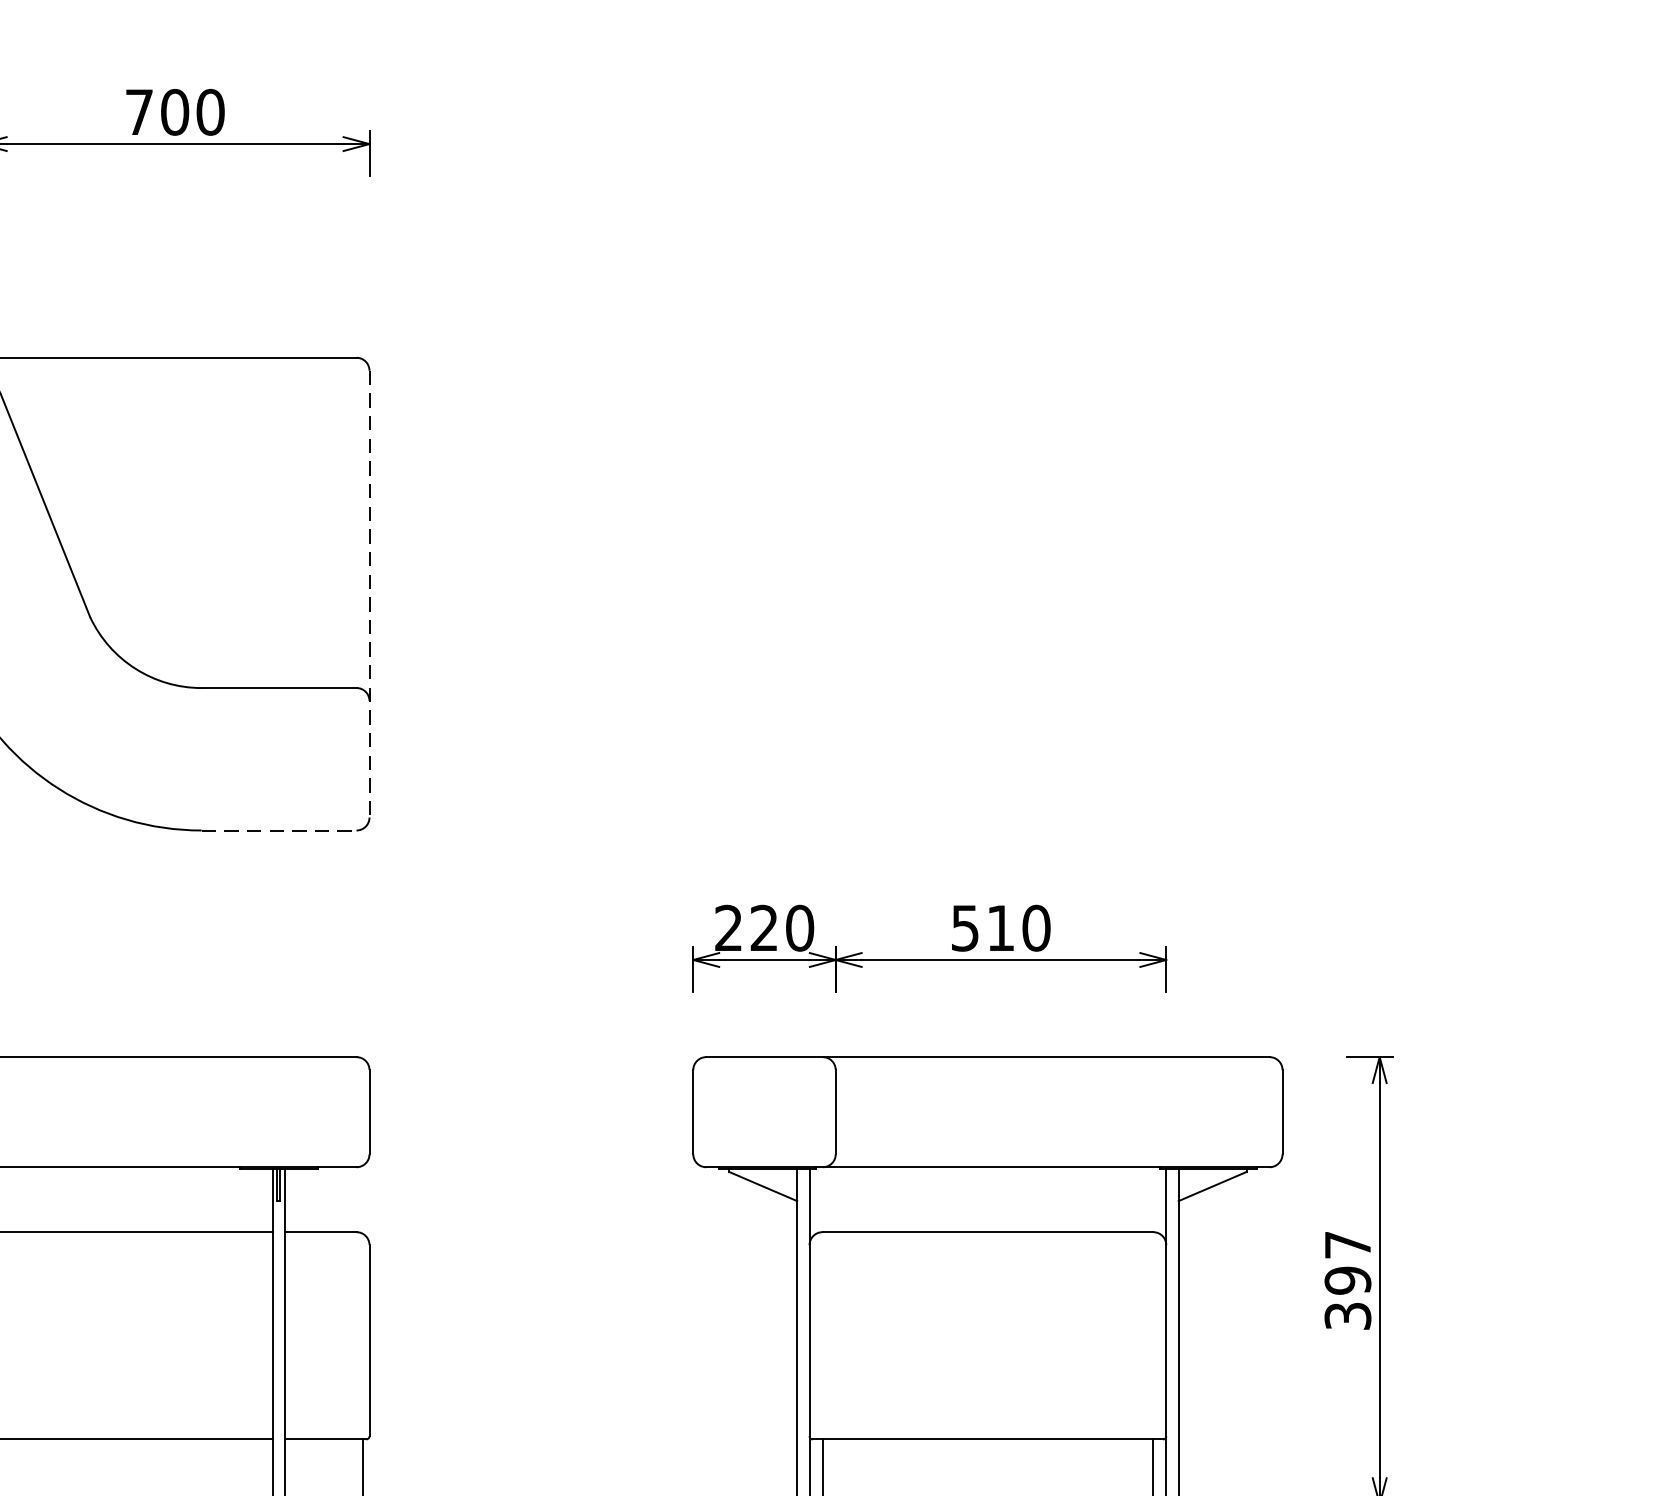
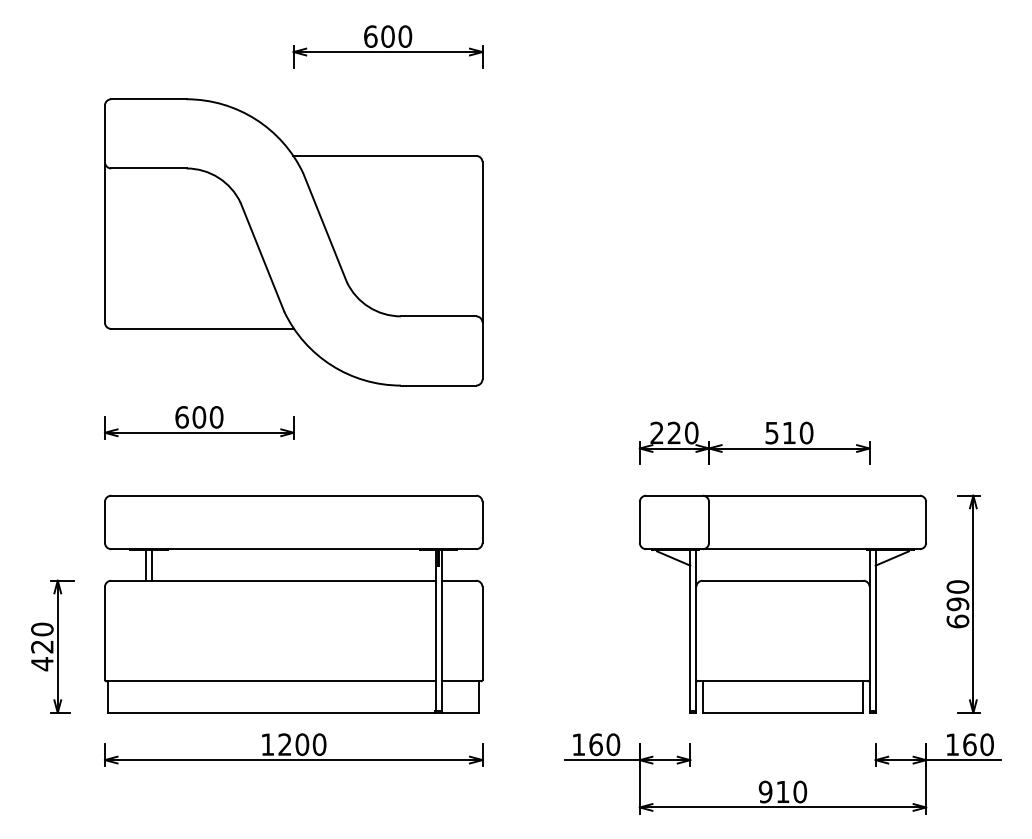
text: (138, 112) -> (370, 36), 700 -> 600
line: (369, 593) -> (482, 270), dashed -> solid
line: (278, 830) -> (438, 385), dashed -> solid
text: (1347, 1281) -> (957, 604), 397 -> 690

